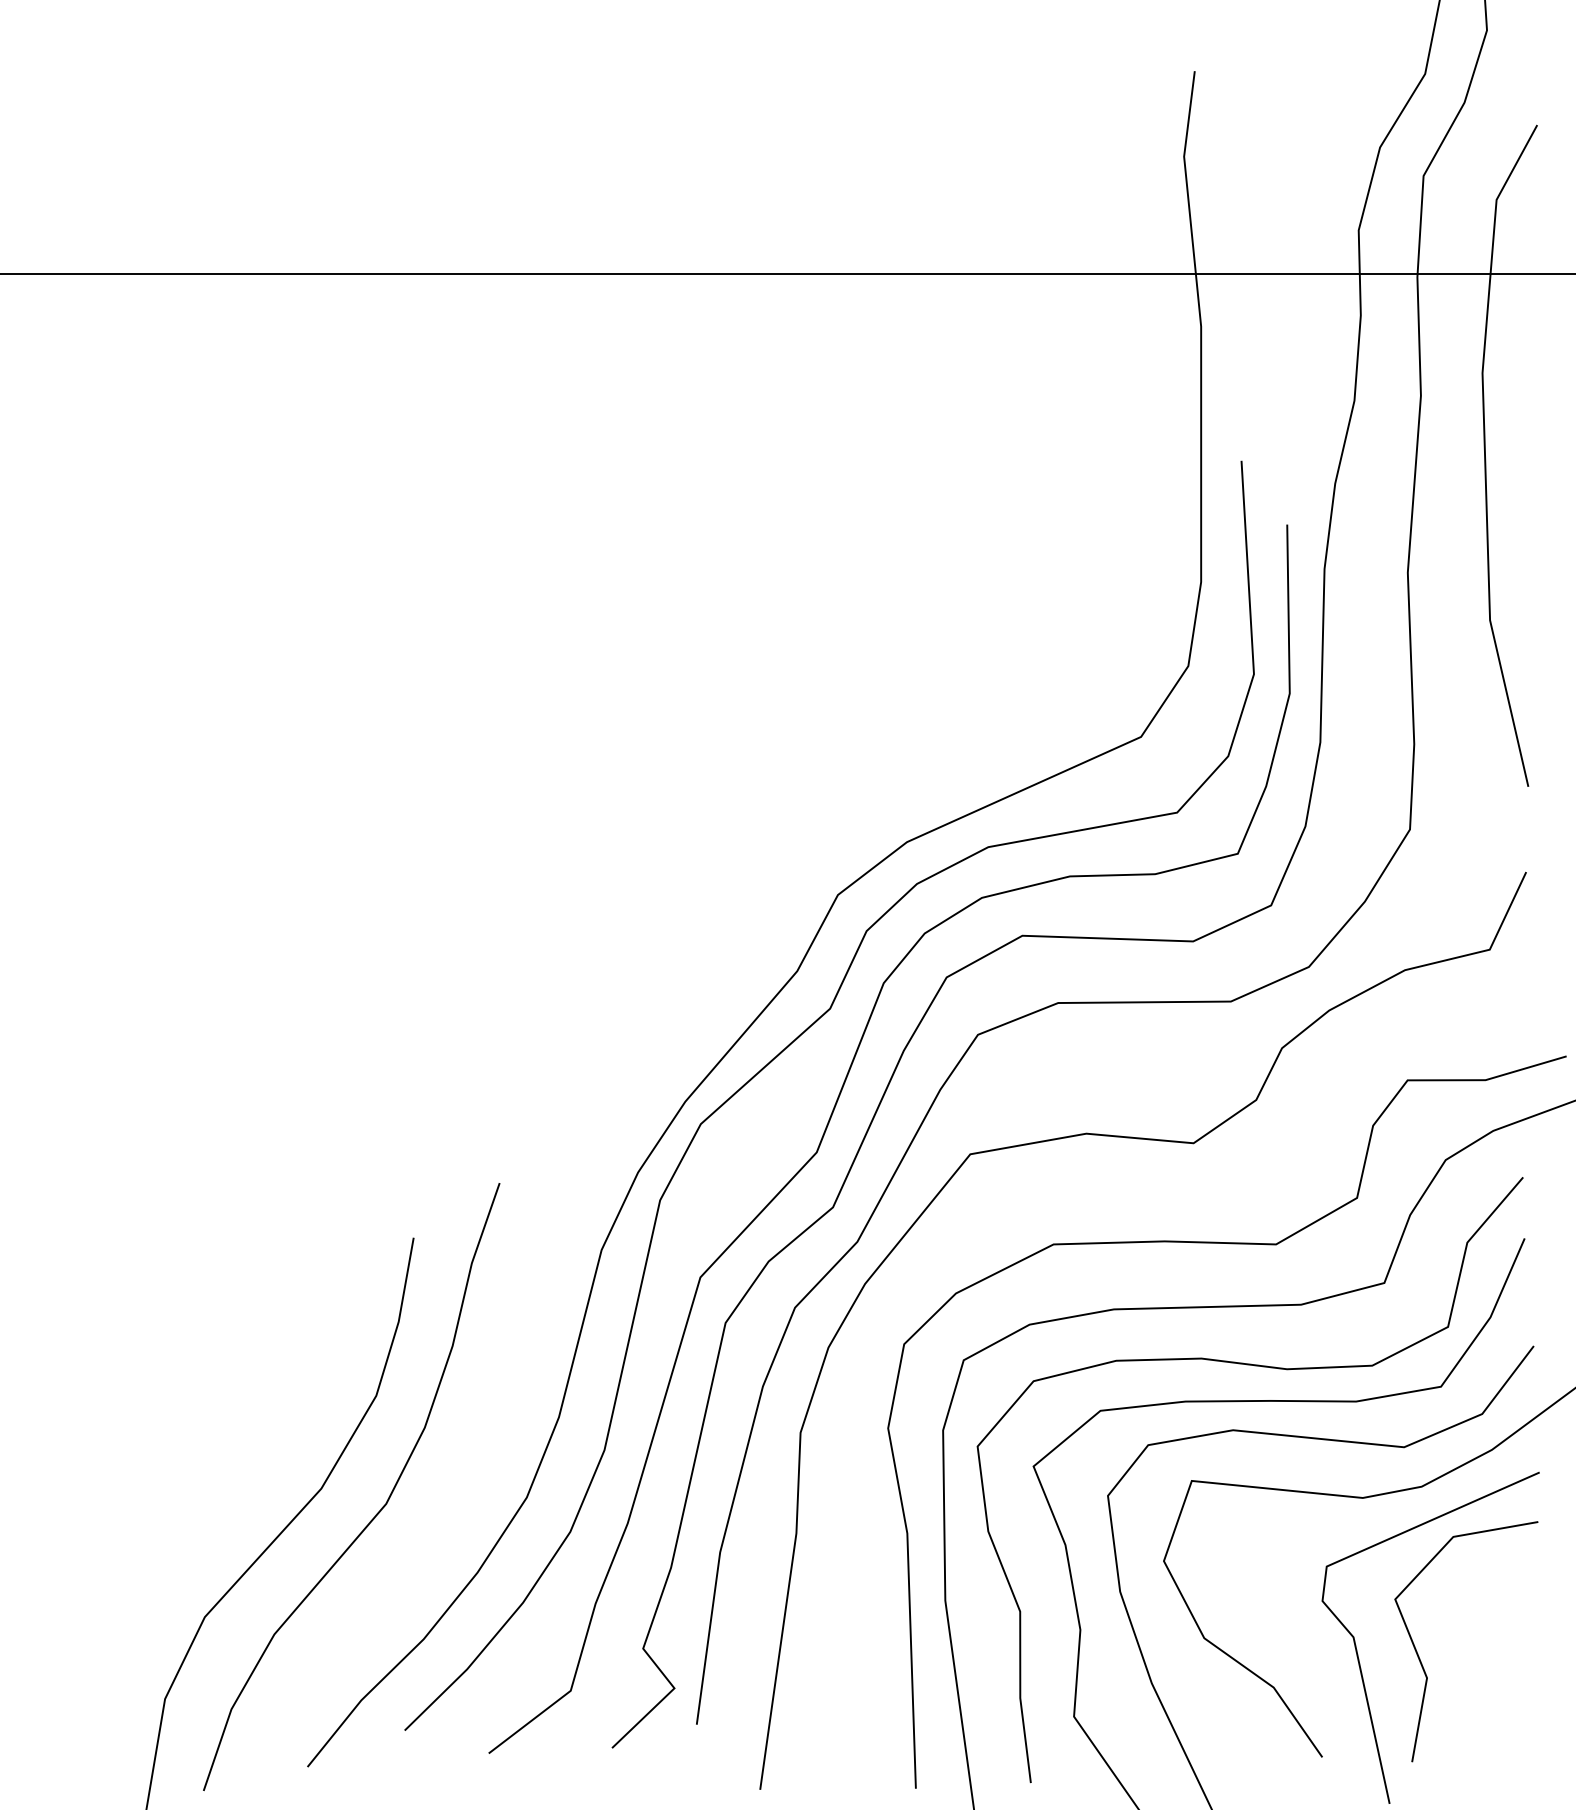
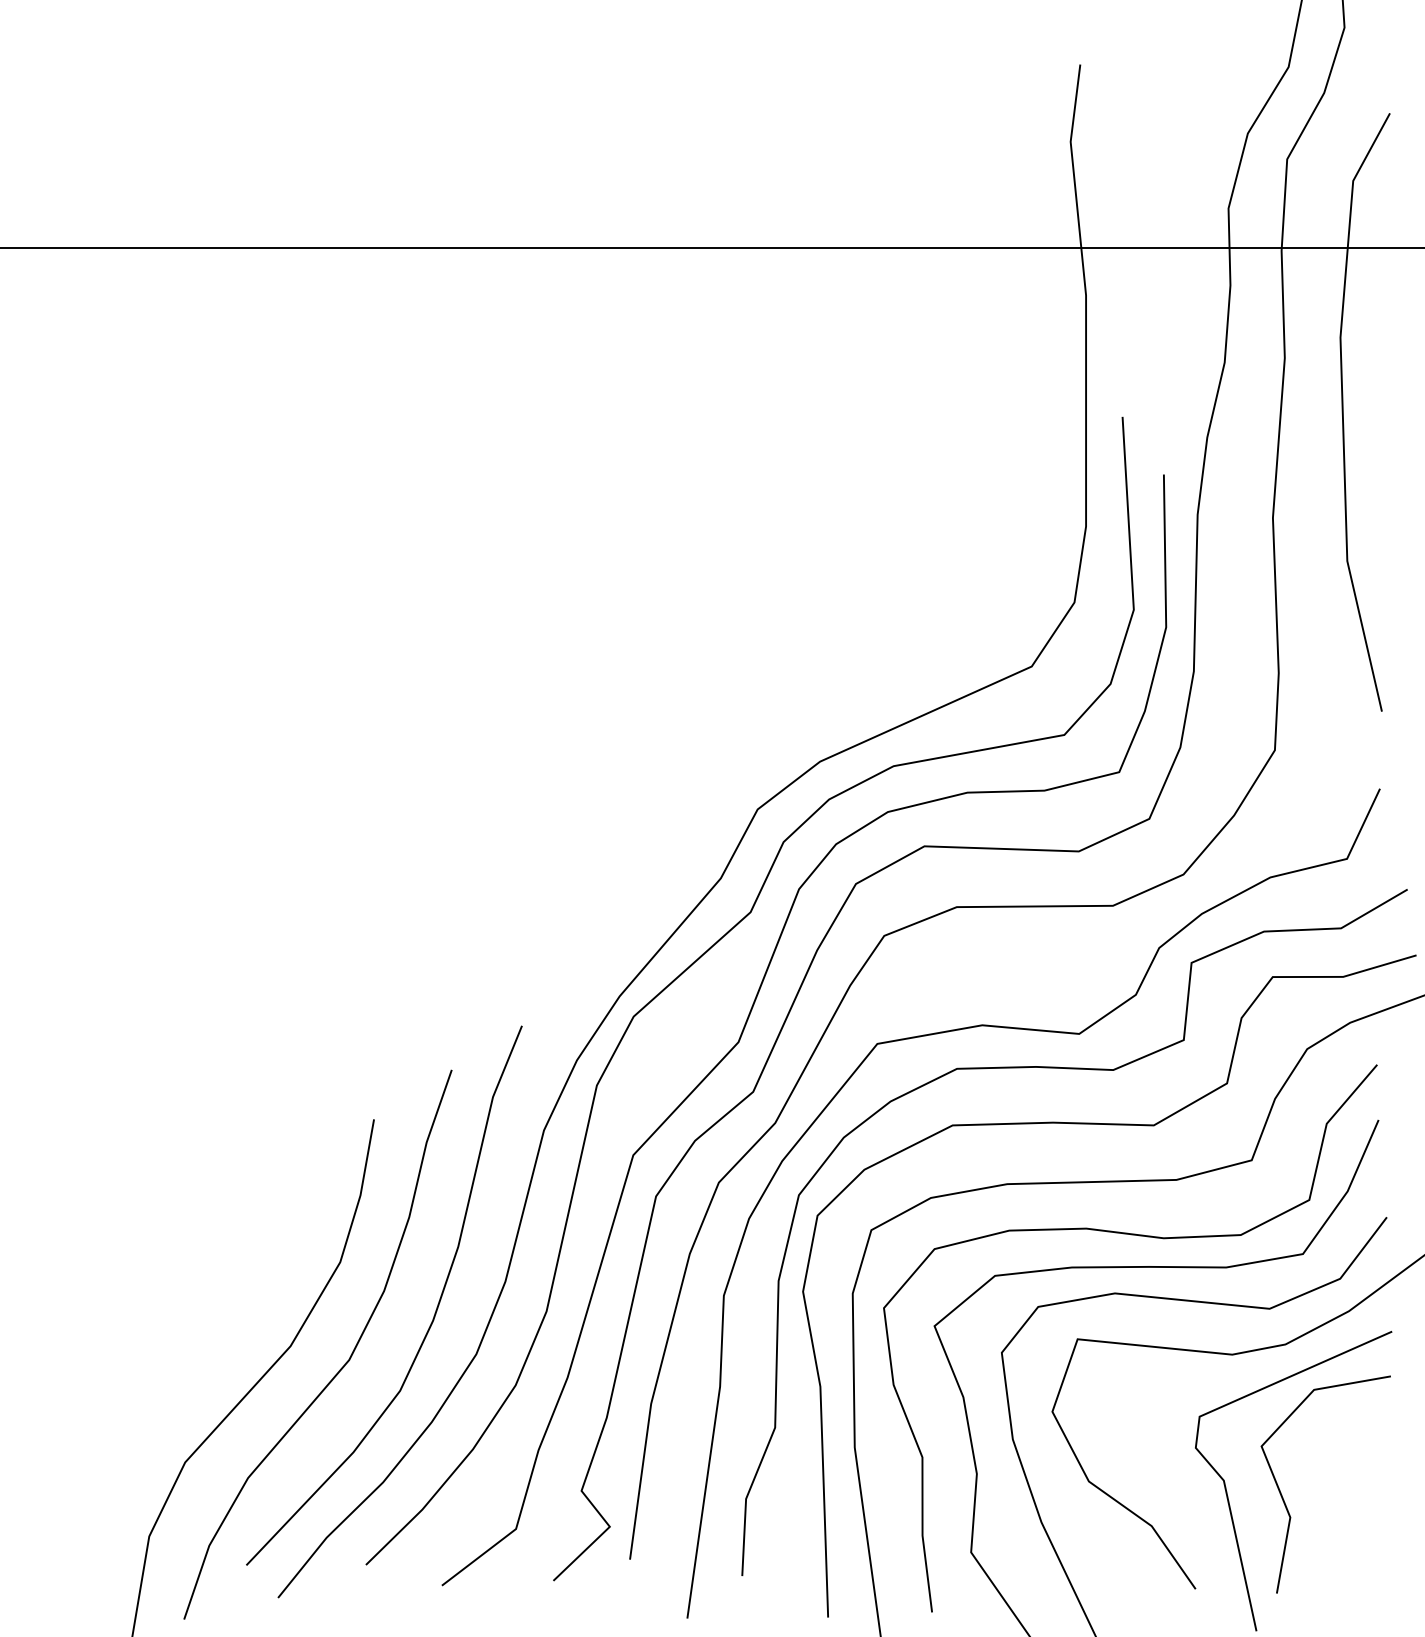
curve: (1205, 1183) -> (1090, 1070), added
curve: (480, 1452) -> (434, 1313), added

